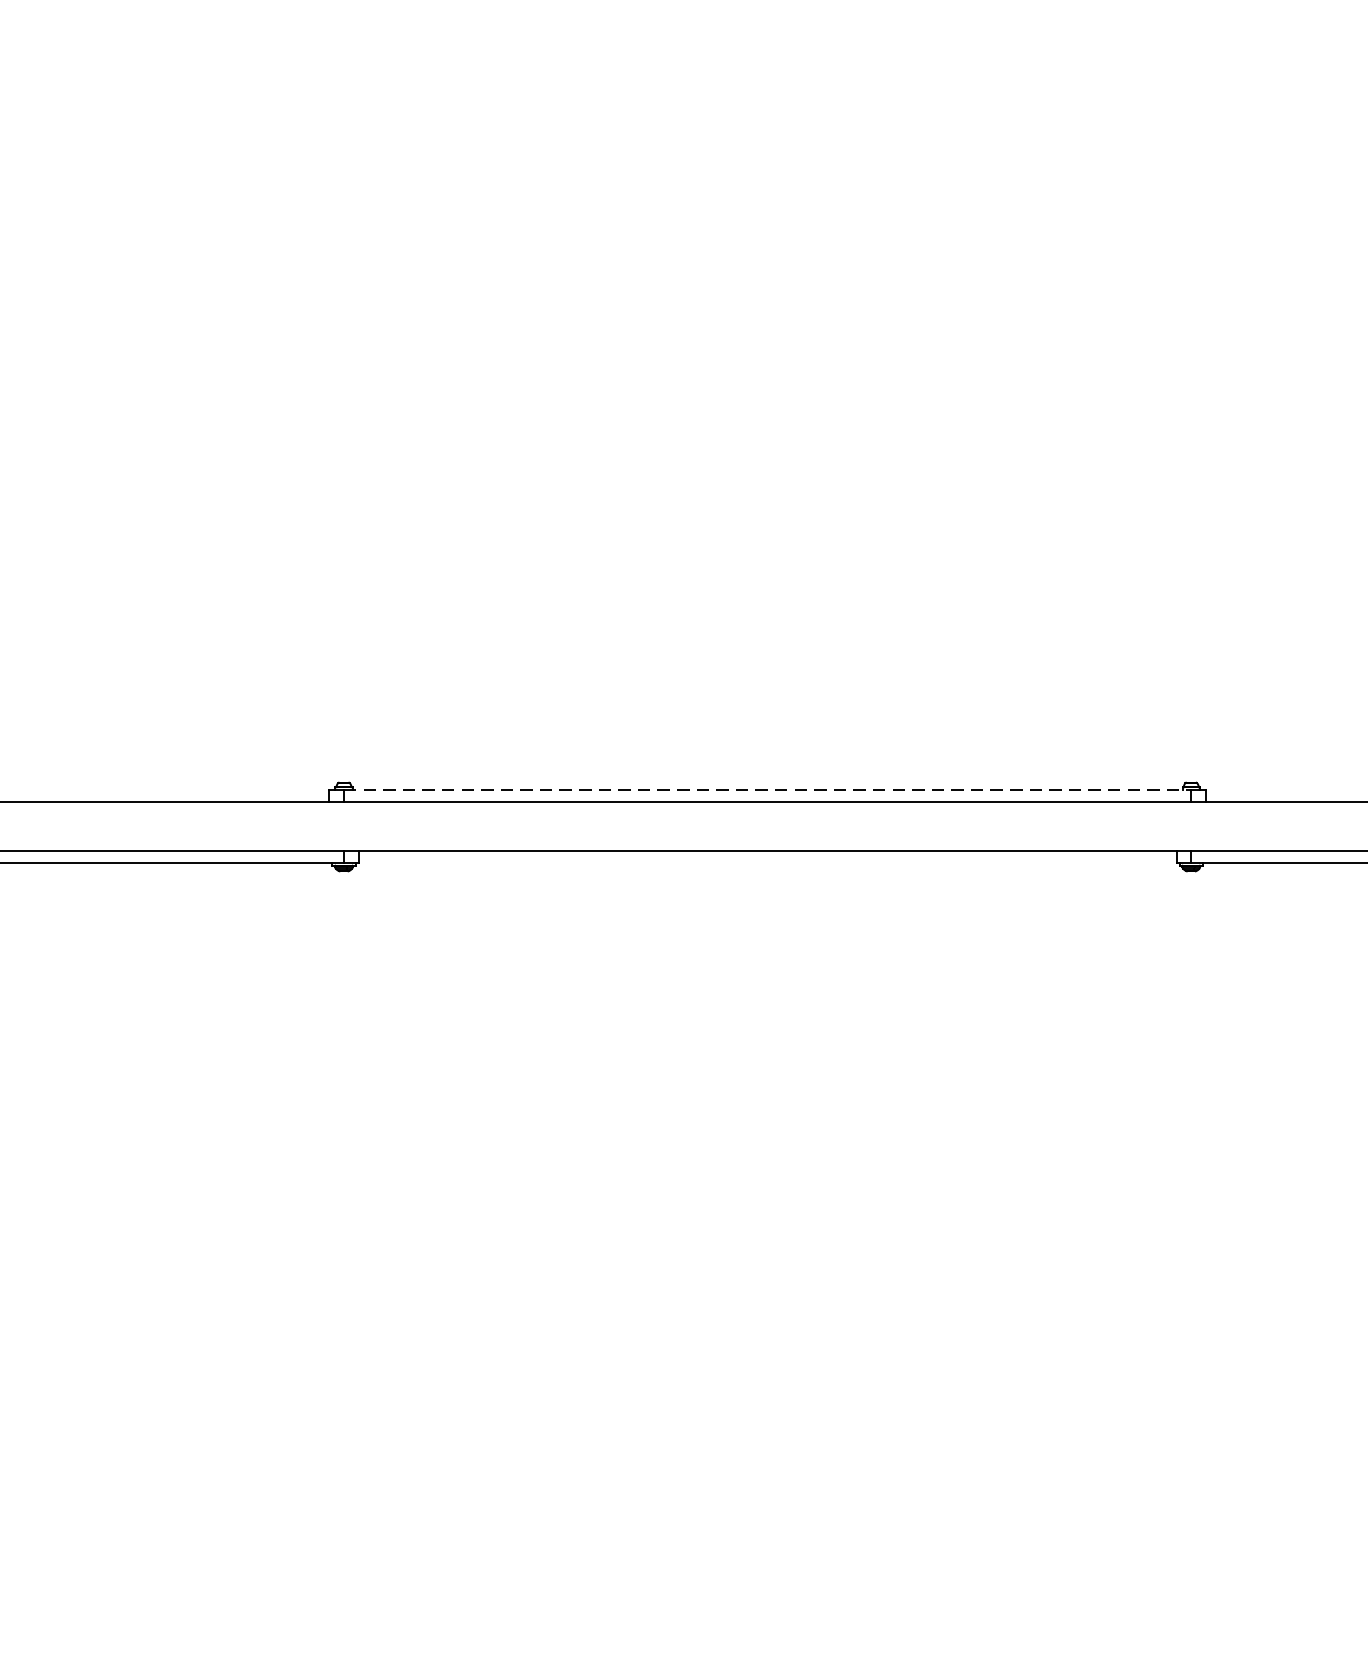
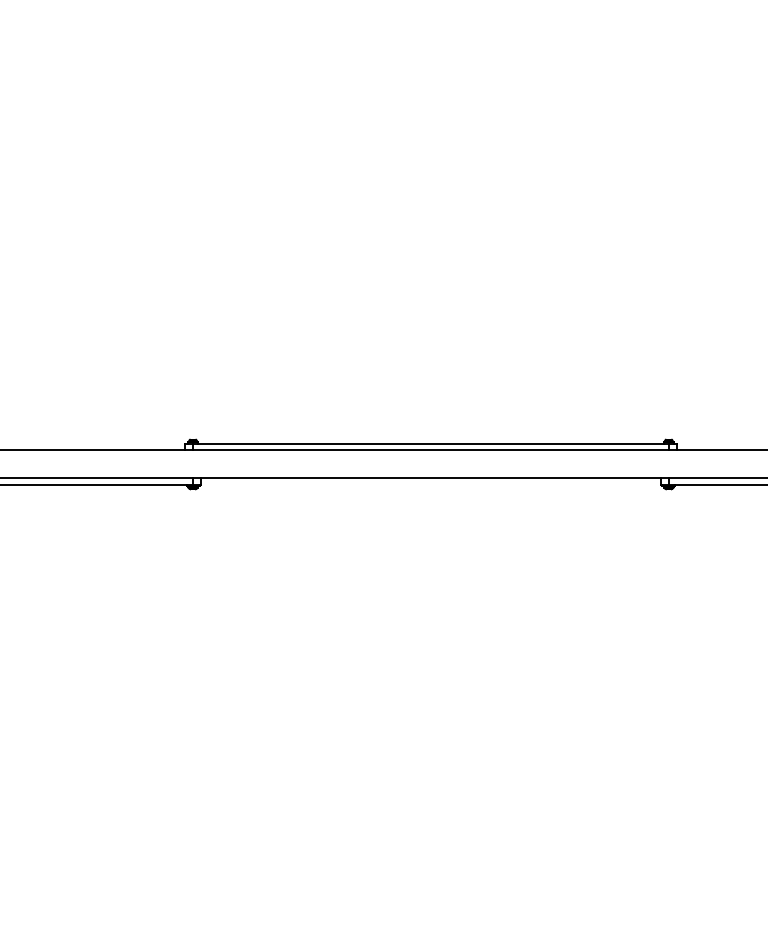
line: (766, 789) -> (430, 443), dashed -> solid

